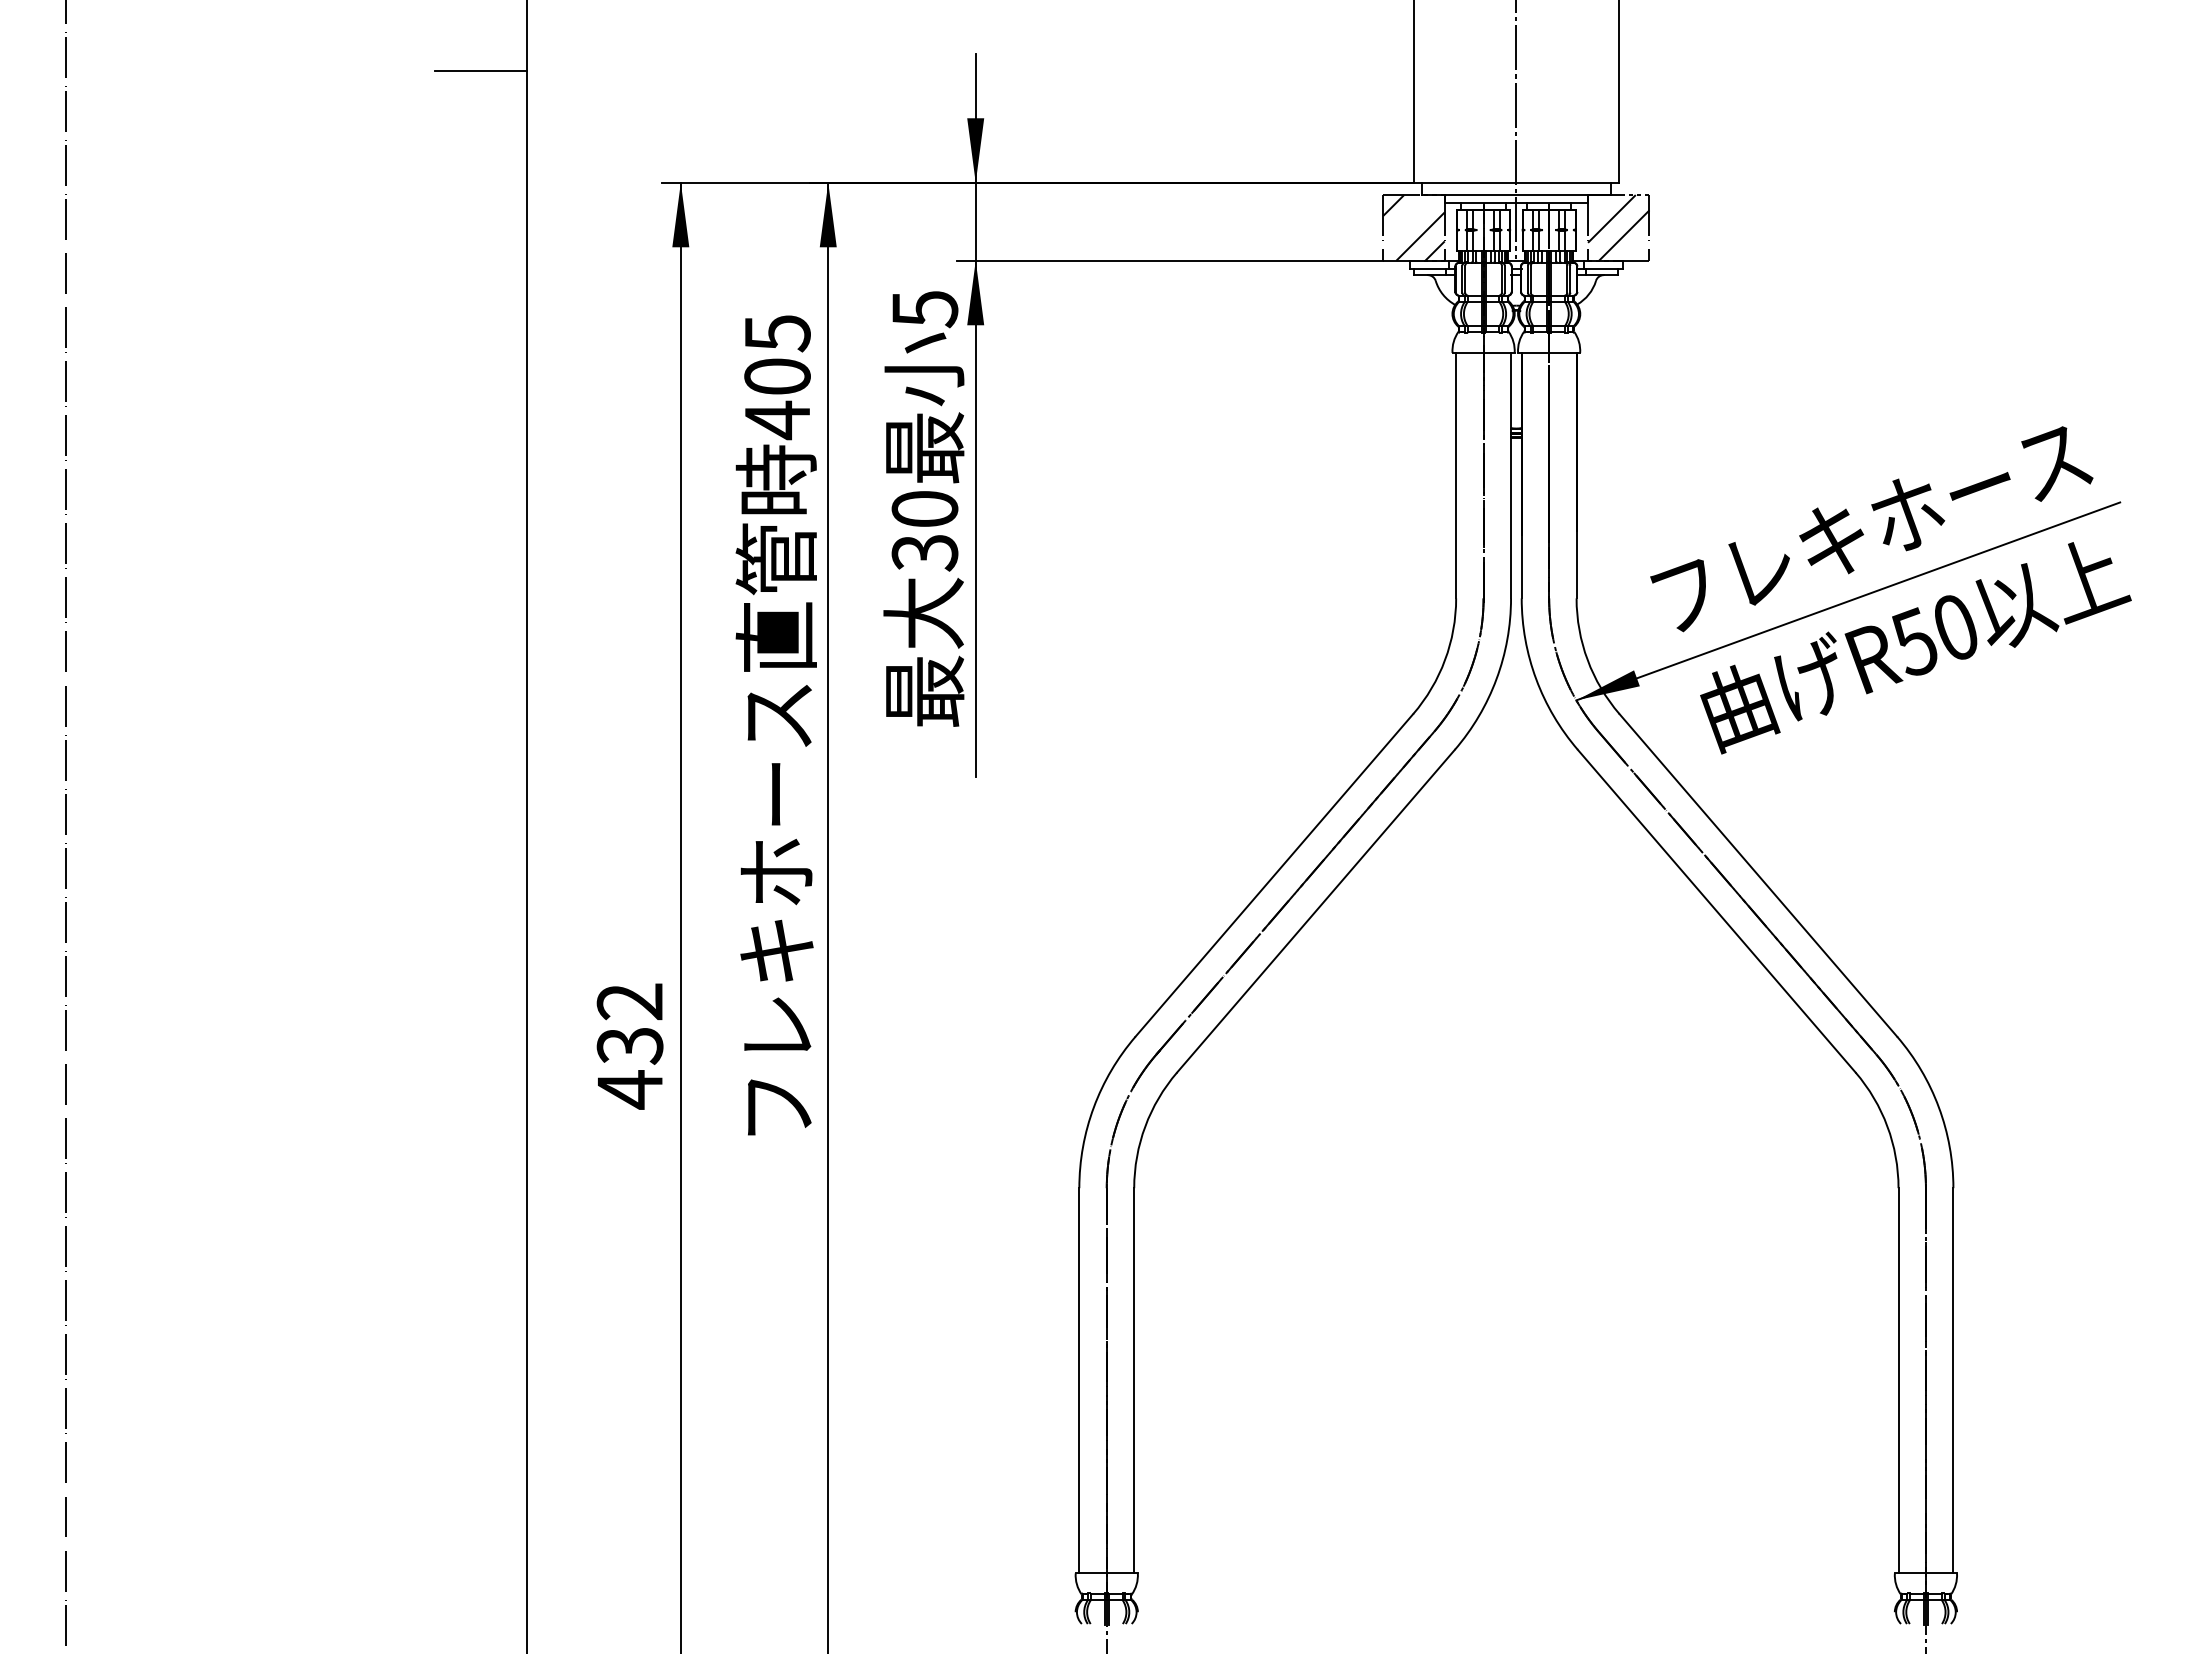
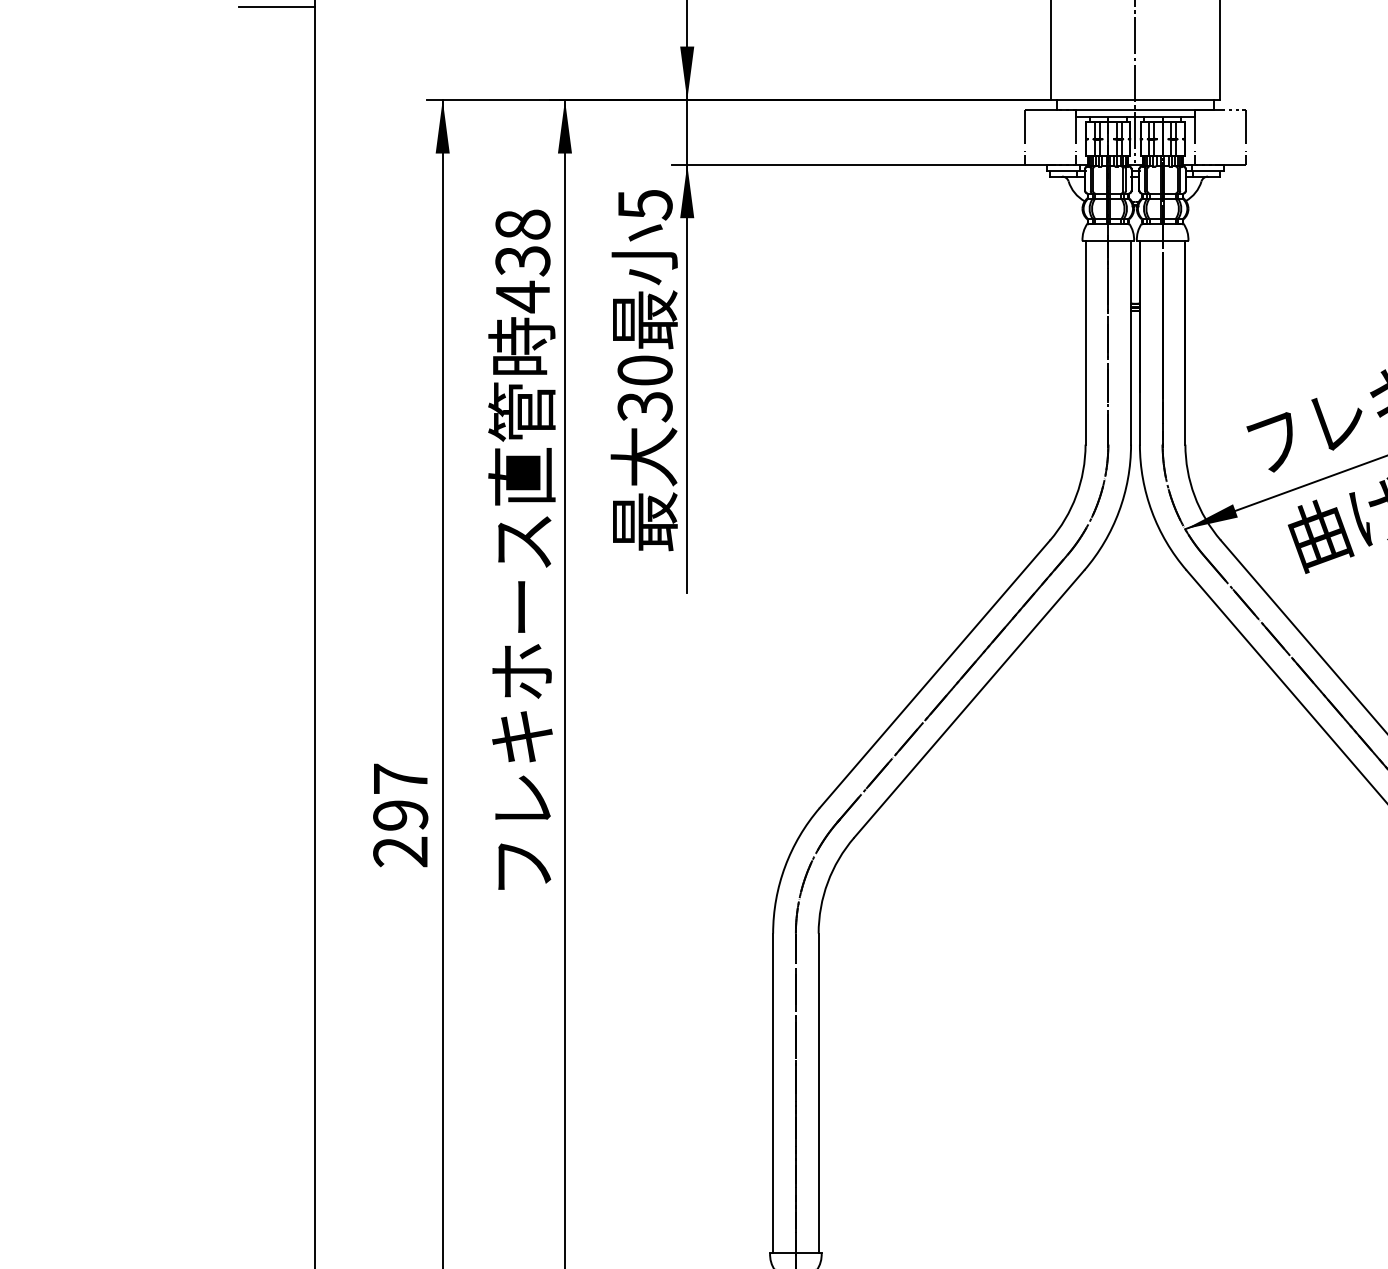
hatch: (1413, 227) -> (1050, 137), removed
hatch: (1618, 227) -> (1220, 137), removed
text: (777, 355) -> (522, 243), 405 -> 438
text: (629, 1046) -> (400, 816), 432 -> 297

